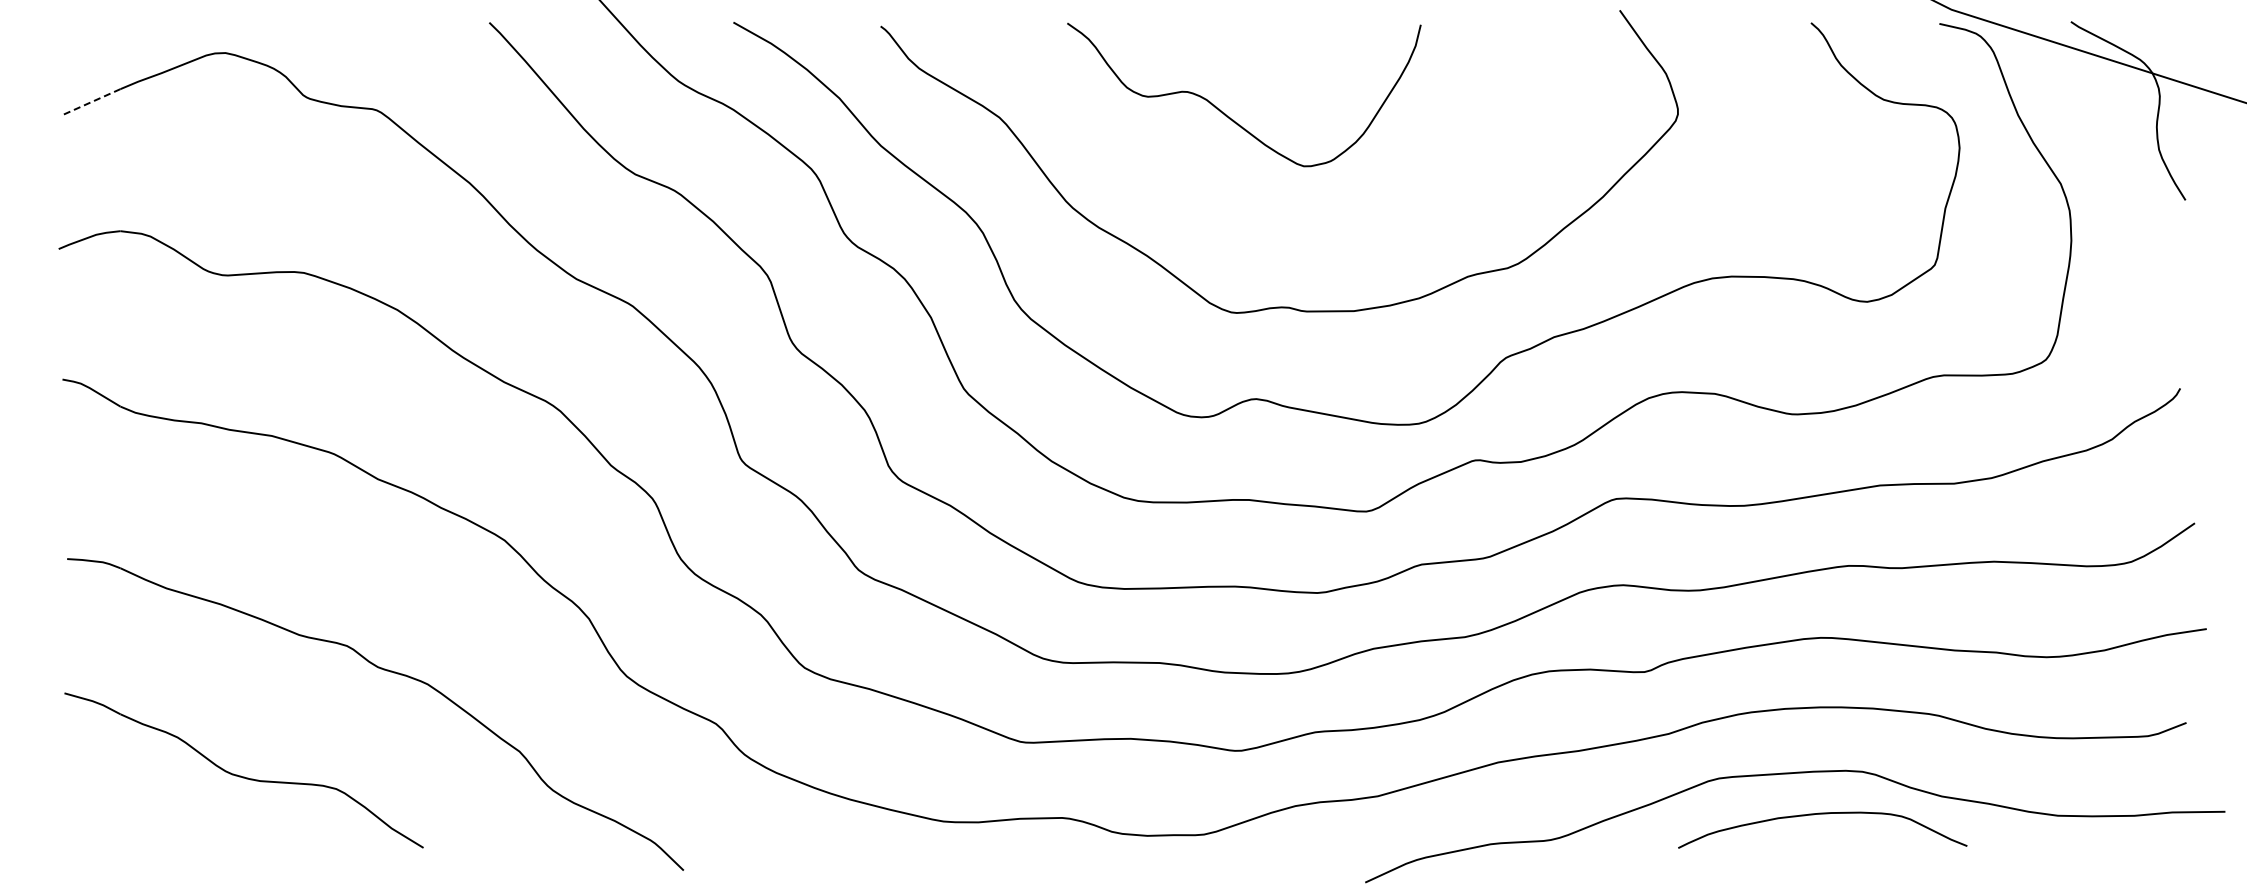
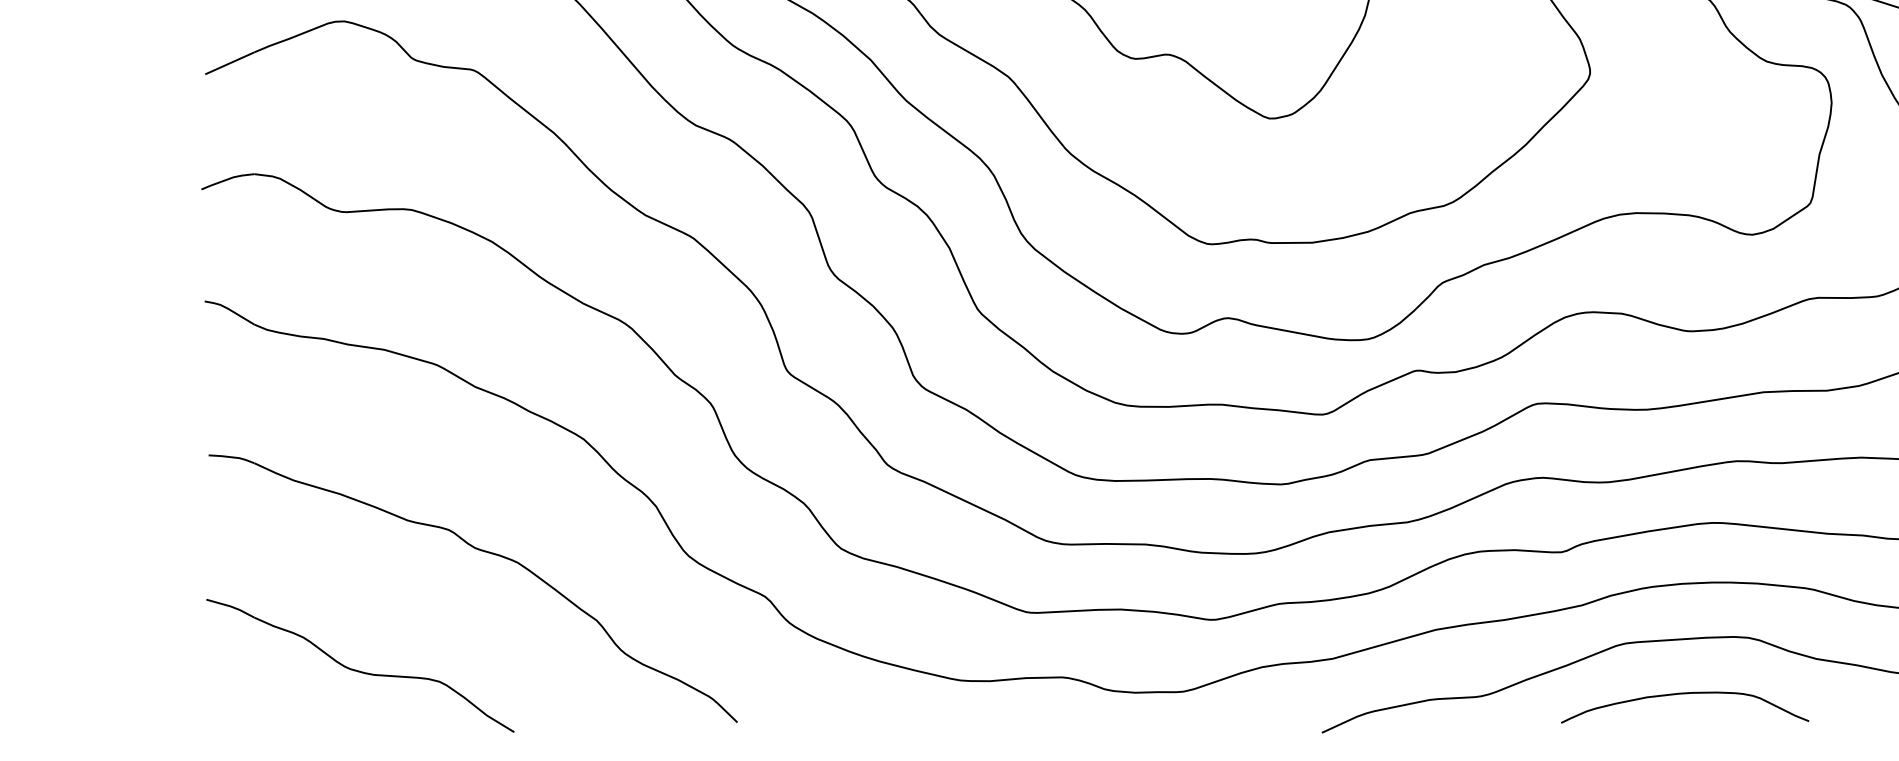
line: (91, 102) -> (229, 63), dashed -> solid
part: (243, 770) -> (359, 665), moved
curve: (1822, 814) -> (1684, 694), moved

